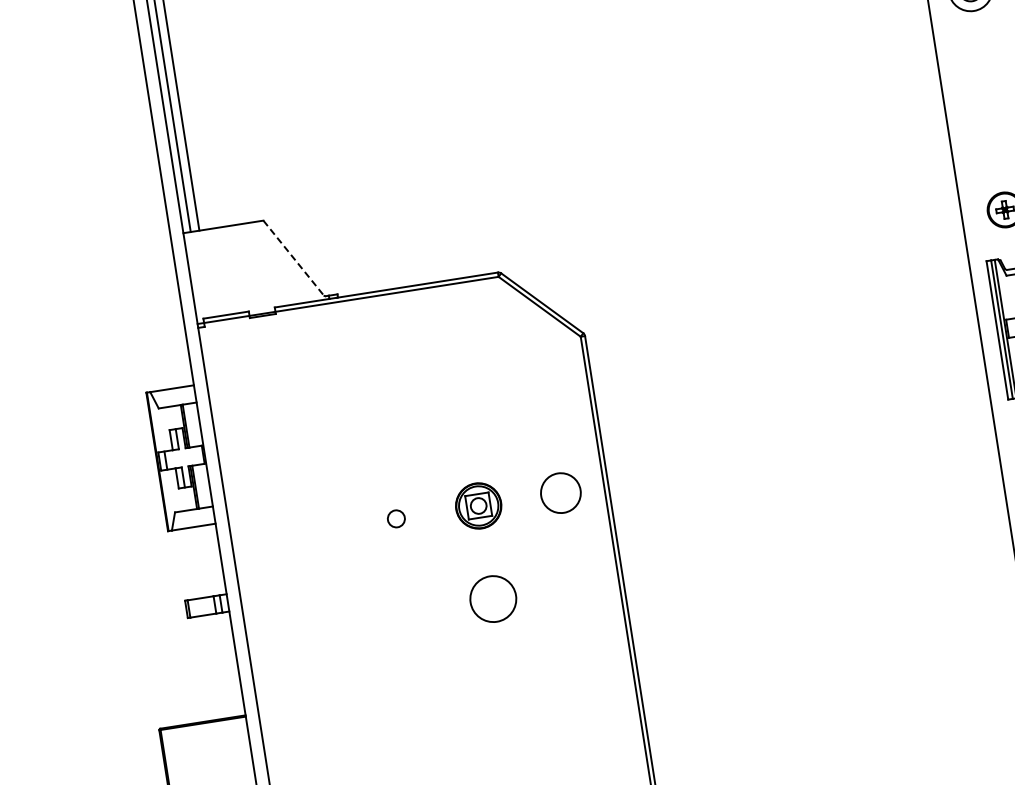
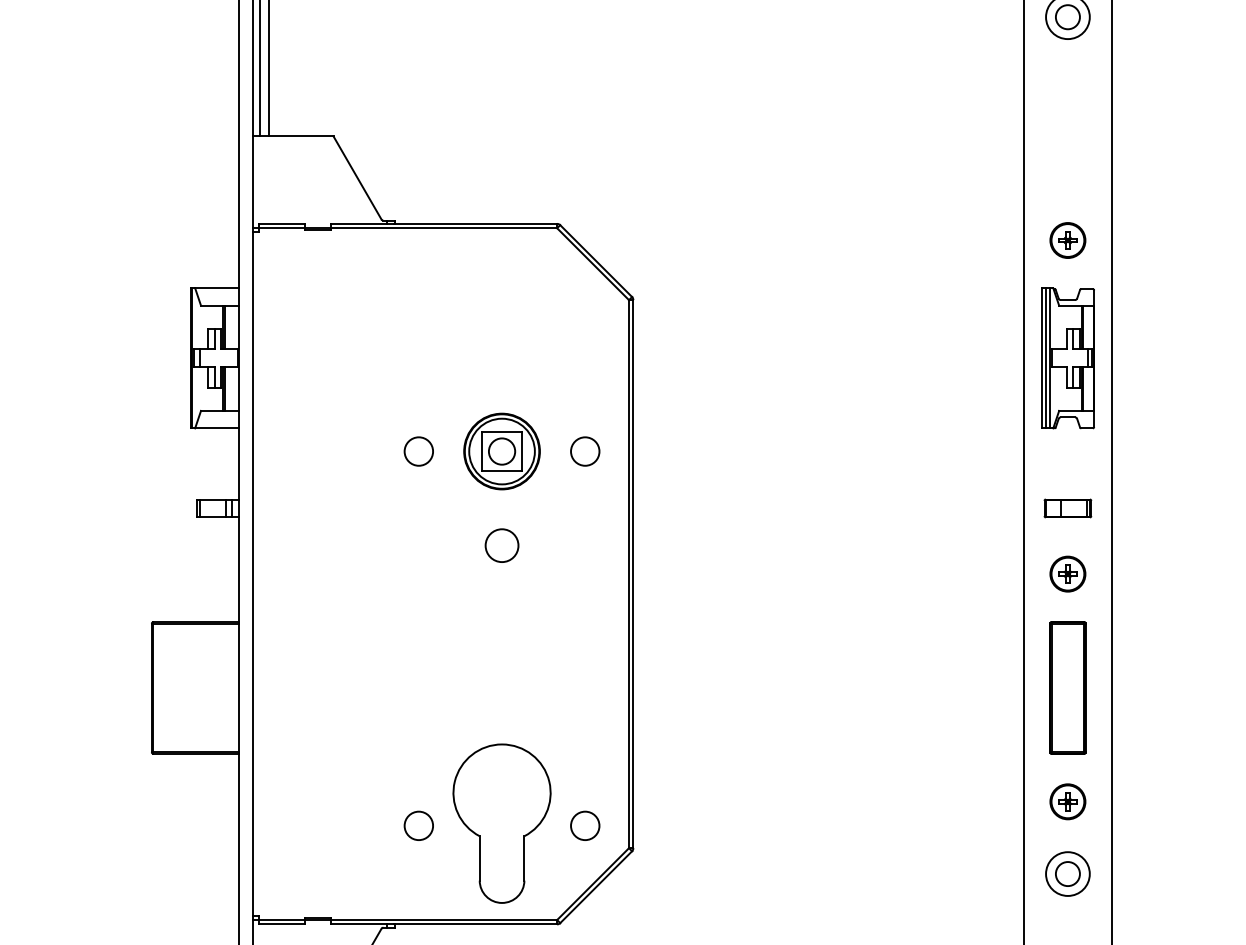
line: (293, 258) -> (357, 178), dashed -> solid
circle: (561, 493) -> (585, 451), size x0.71
part: (478, 506) -> (501, 451), size x1.67
circle: (396, 518) -> (418, 451), size x1.67
circle: (492, 598) -> (501, 545), size x0.71

